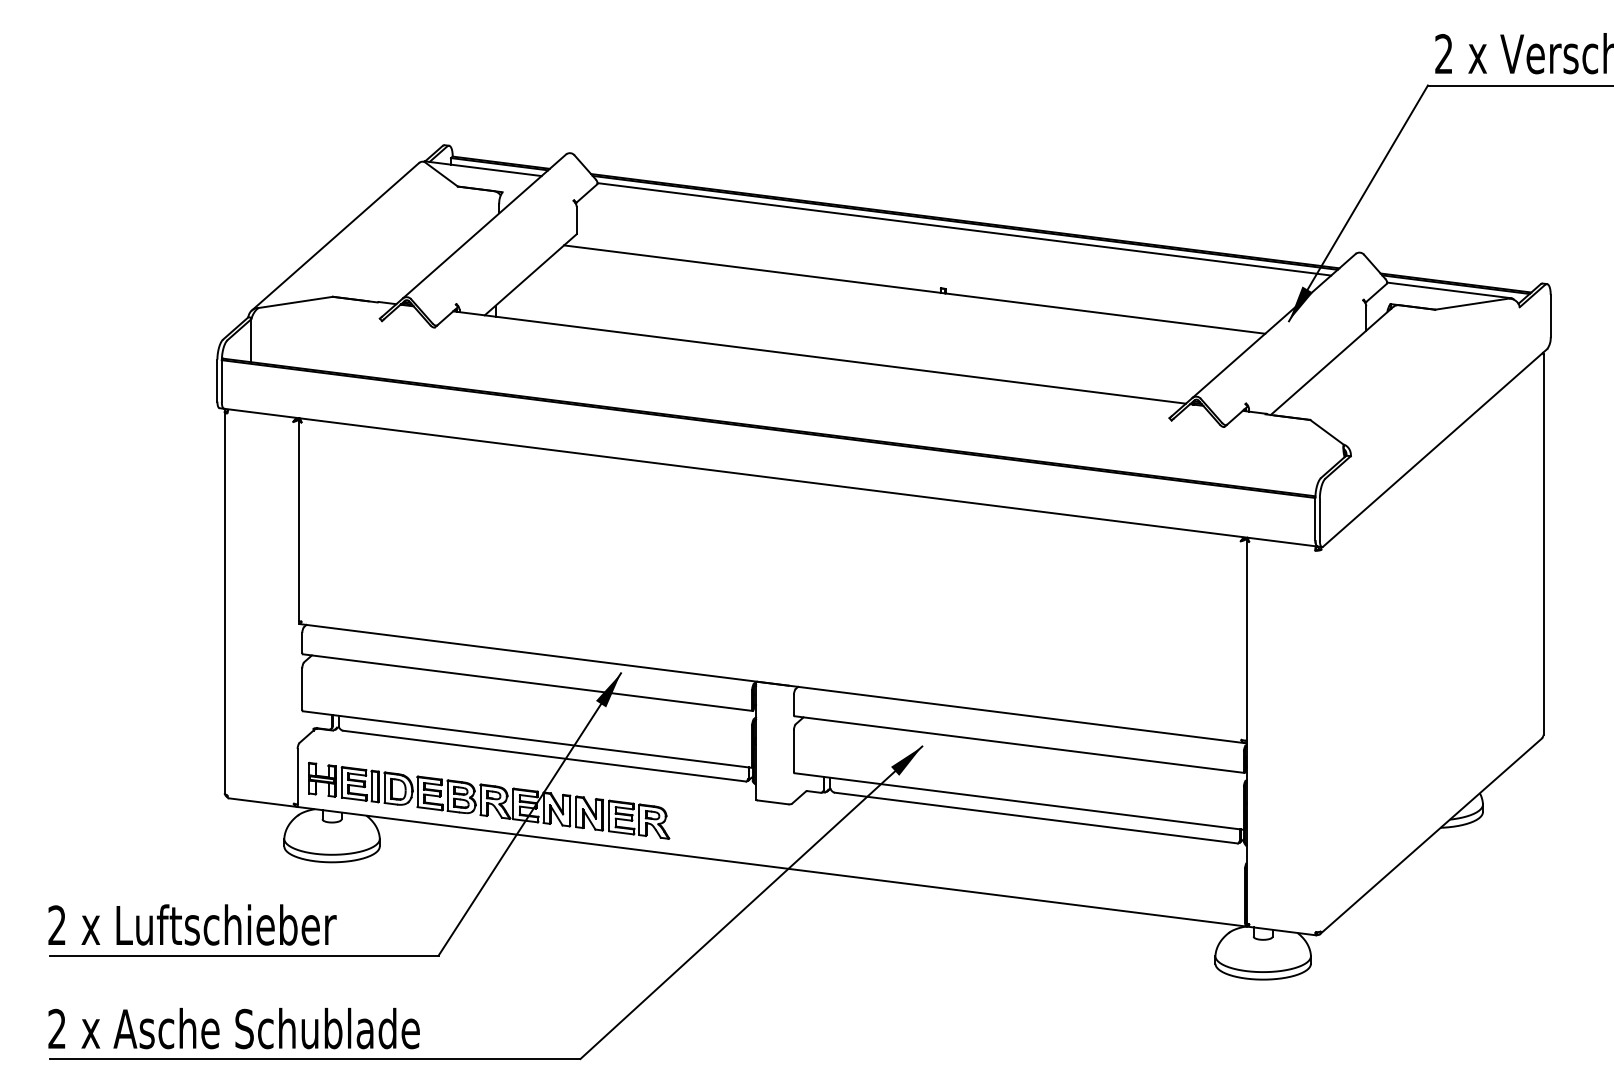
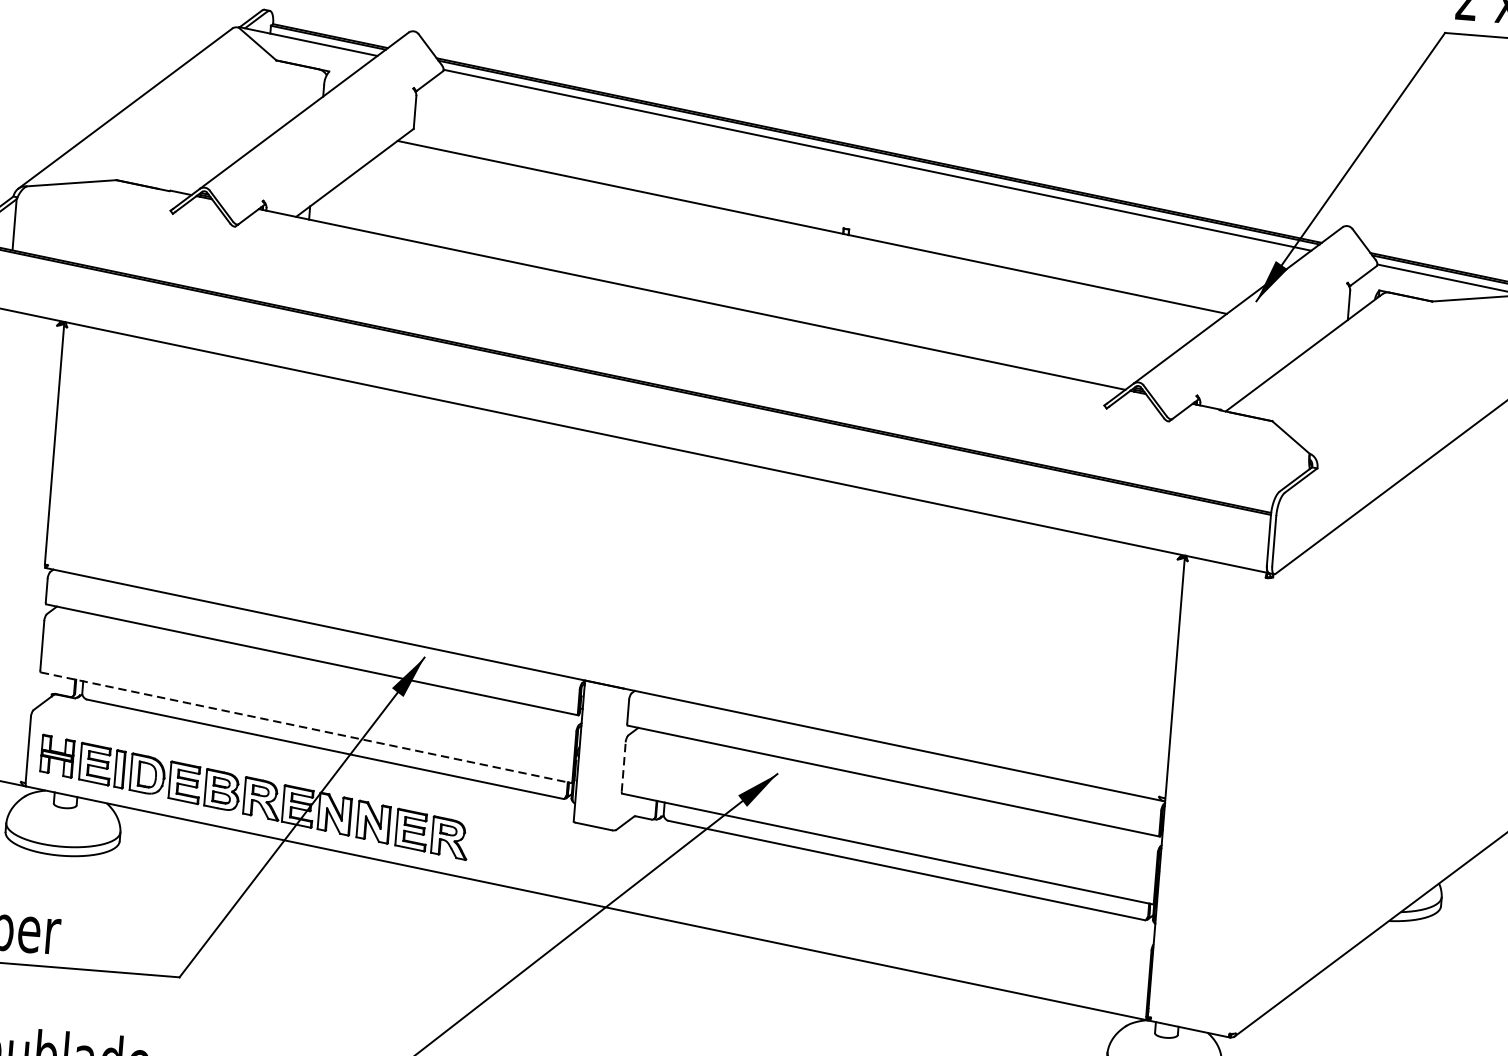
line: (527, 739) -> (306, 727), solid -> dashed
line: (794, 750) -> (624, 766), solid -> dashed

